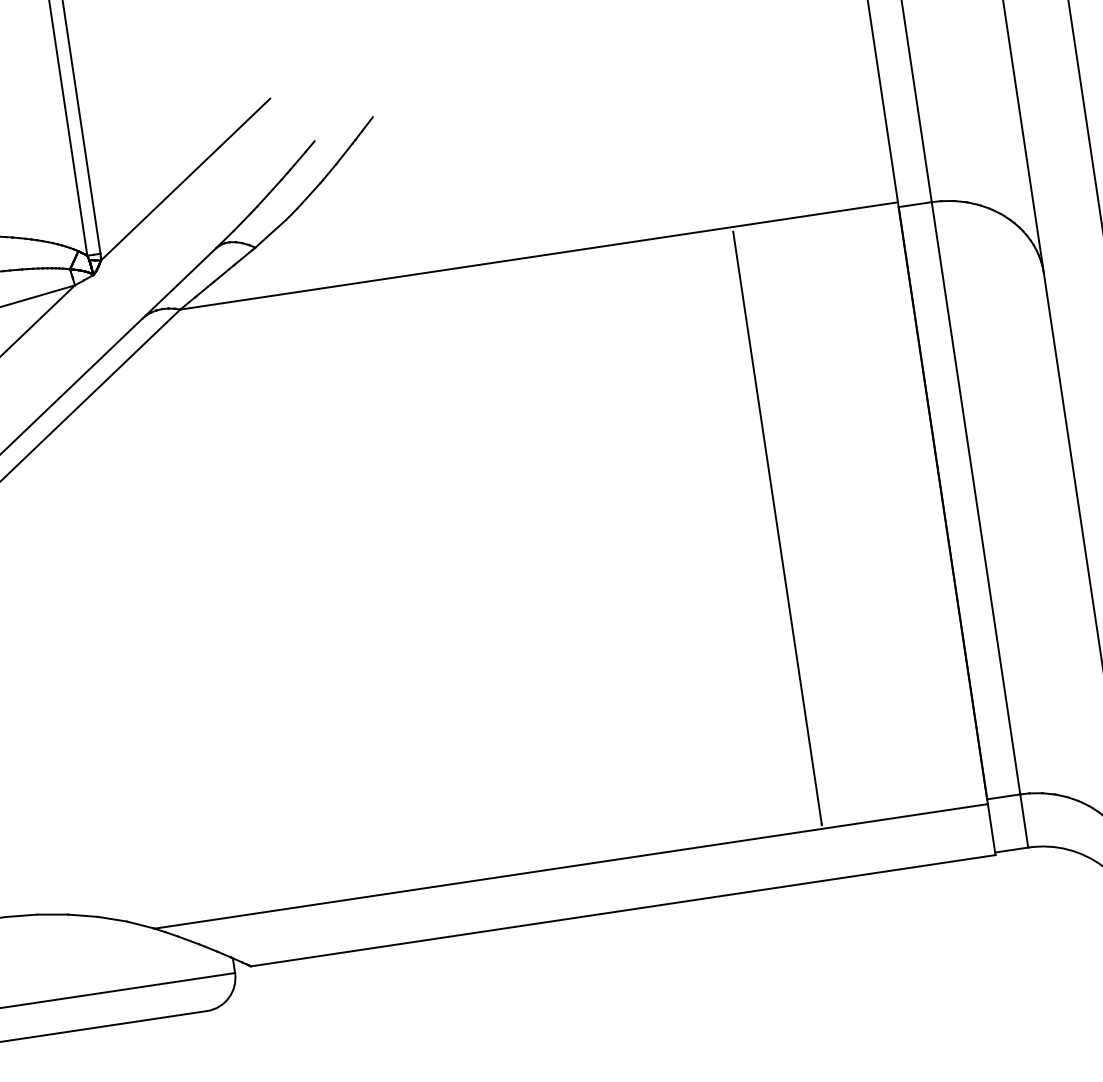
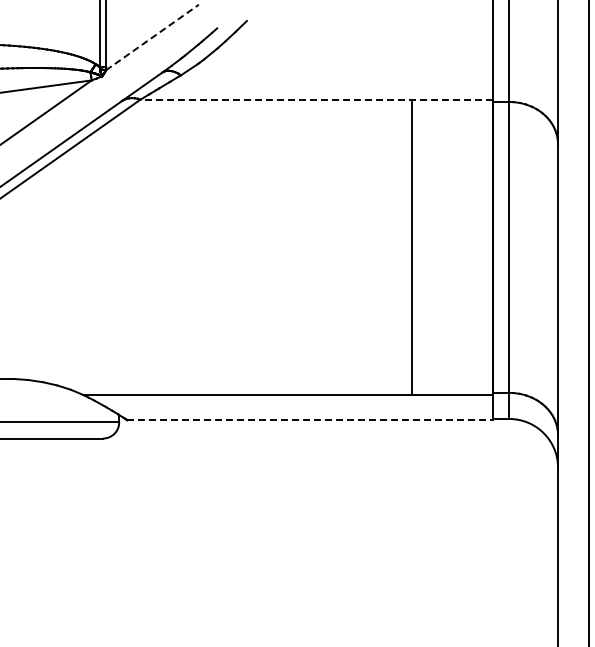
line: (185, 179) -> (152, 37), solid -> dashed
line: (538, 255) -> (316, 99), solid -> dashed
line: (623, 911) -> (310, 420), solid -> dashed

